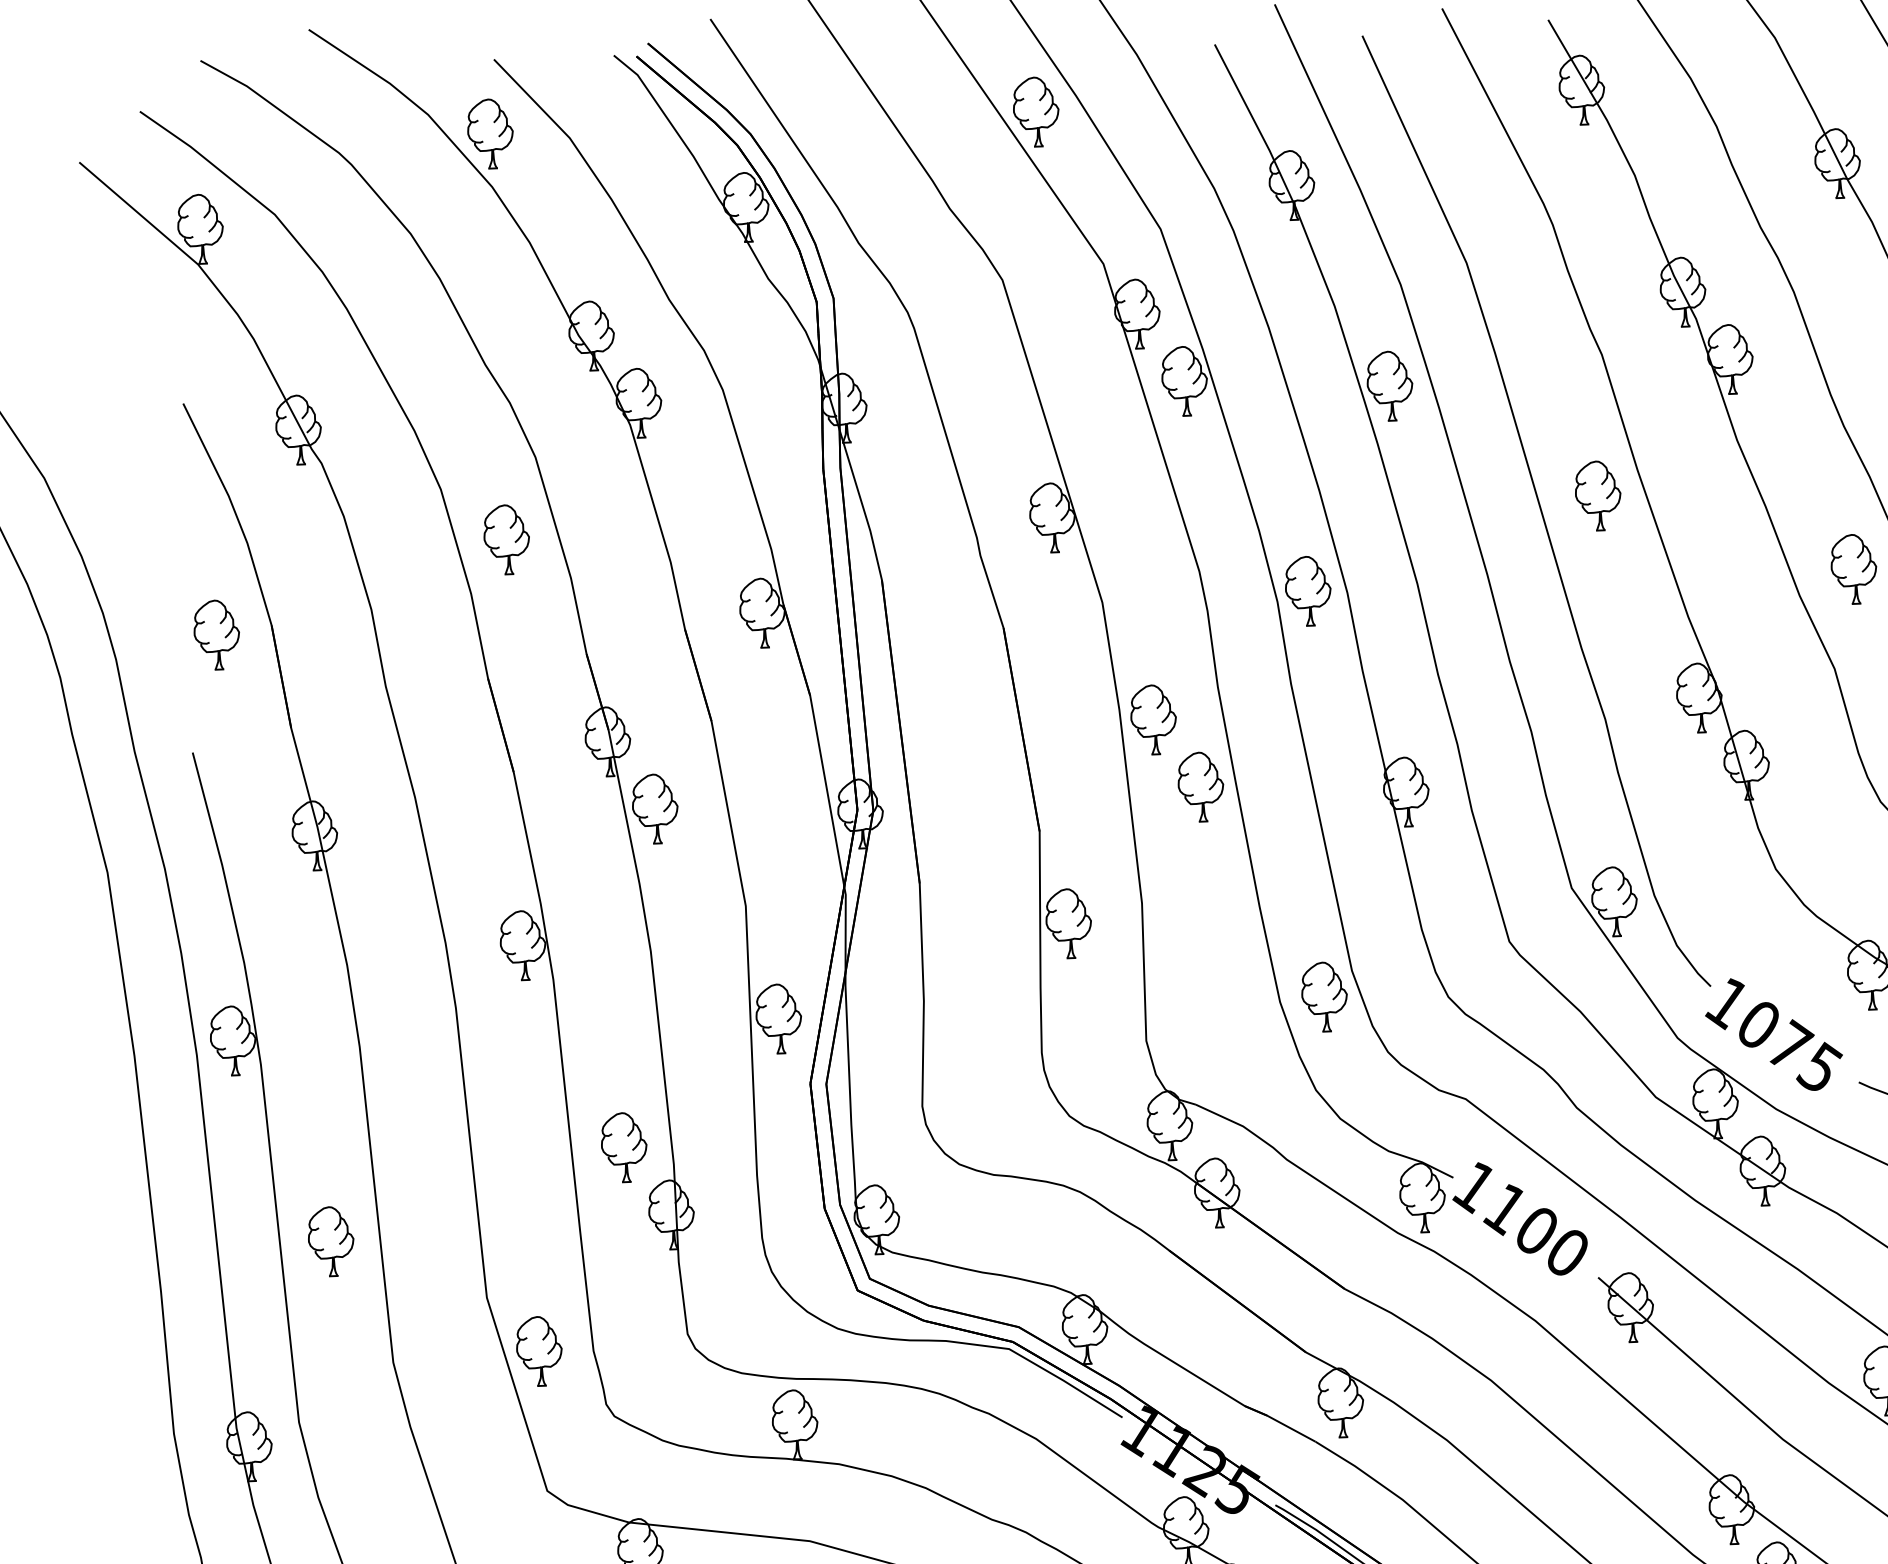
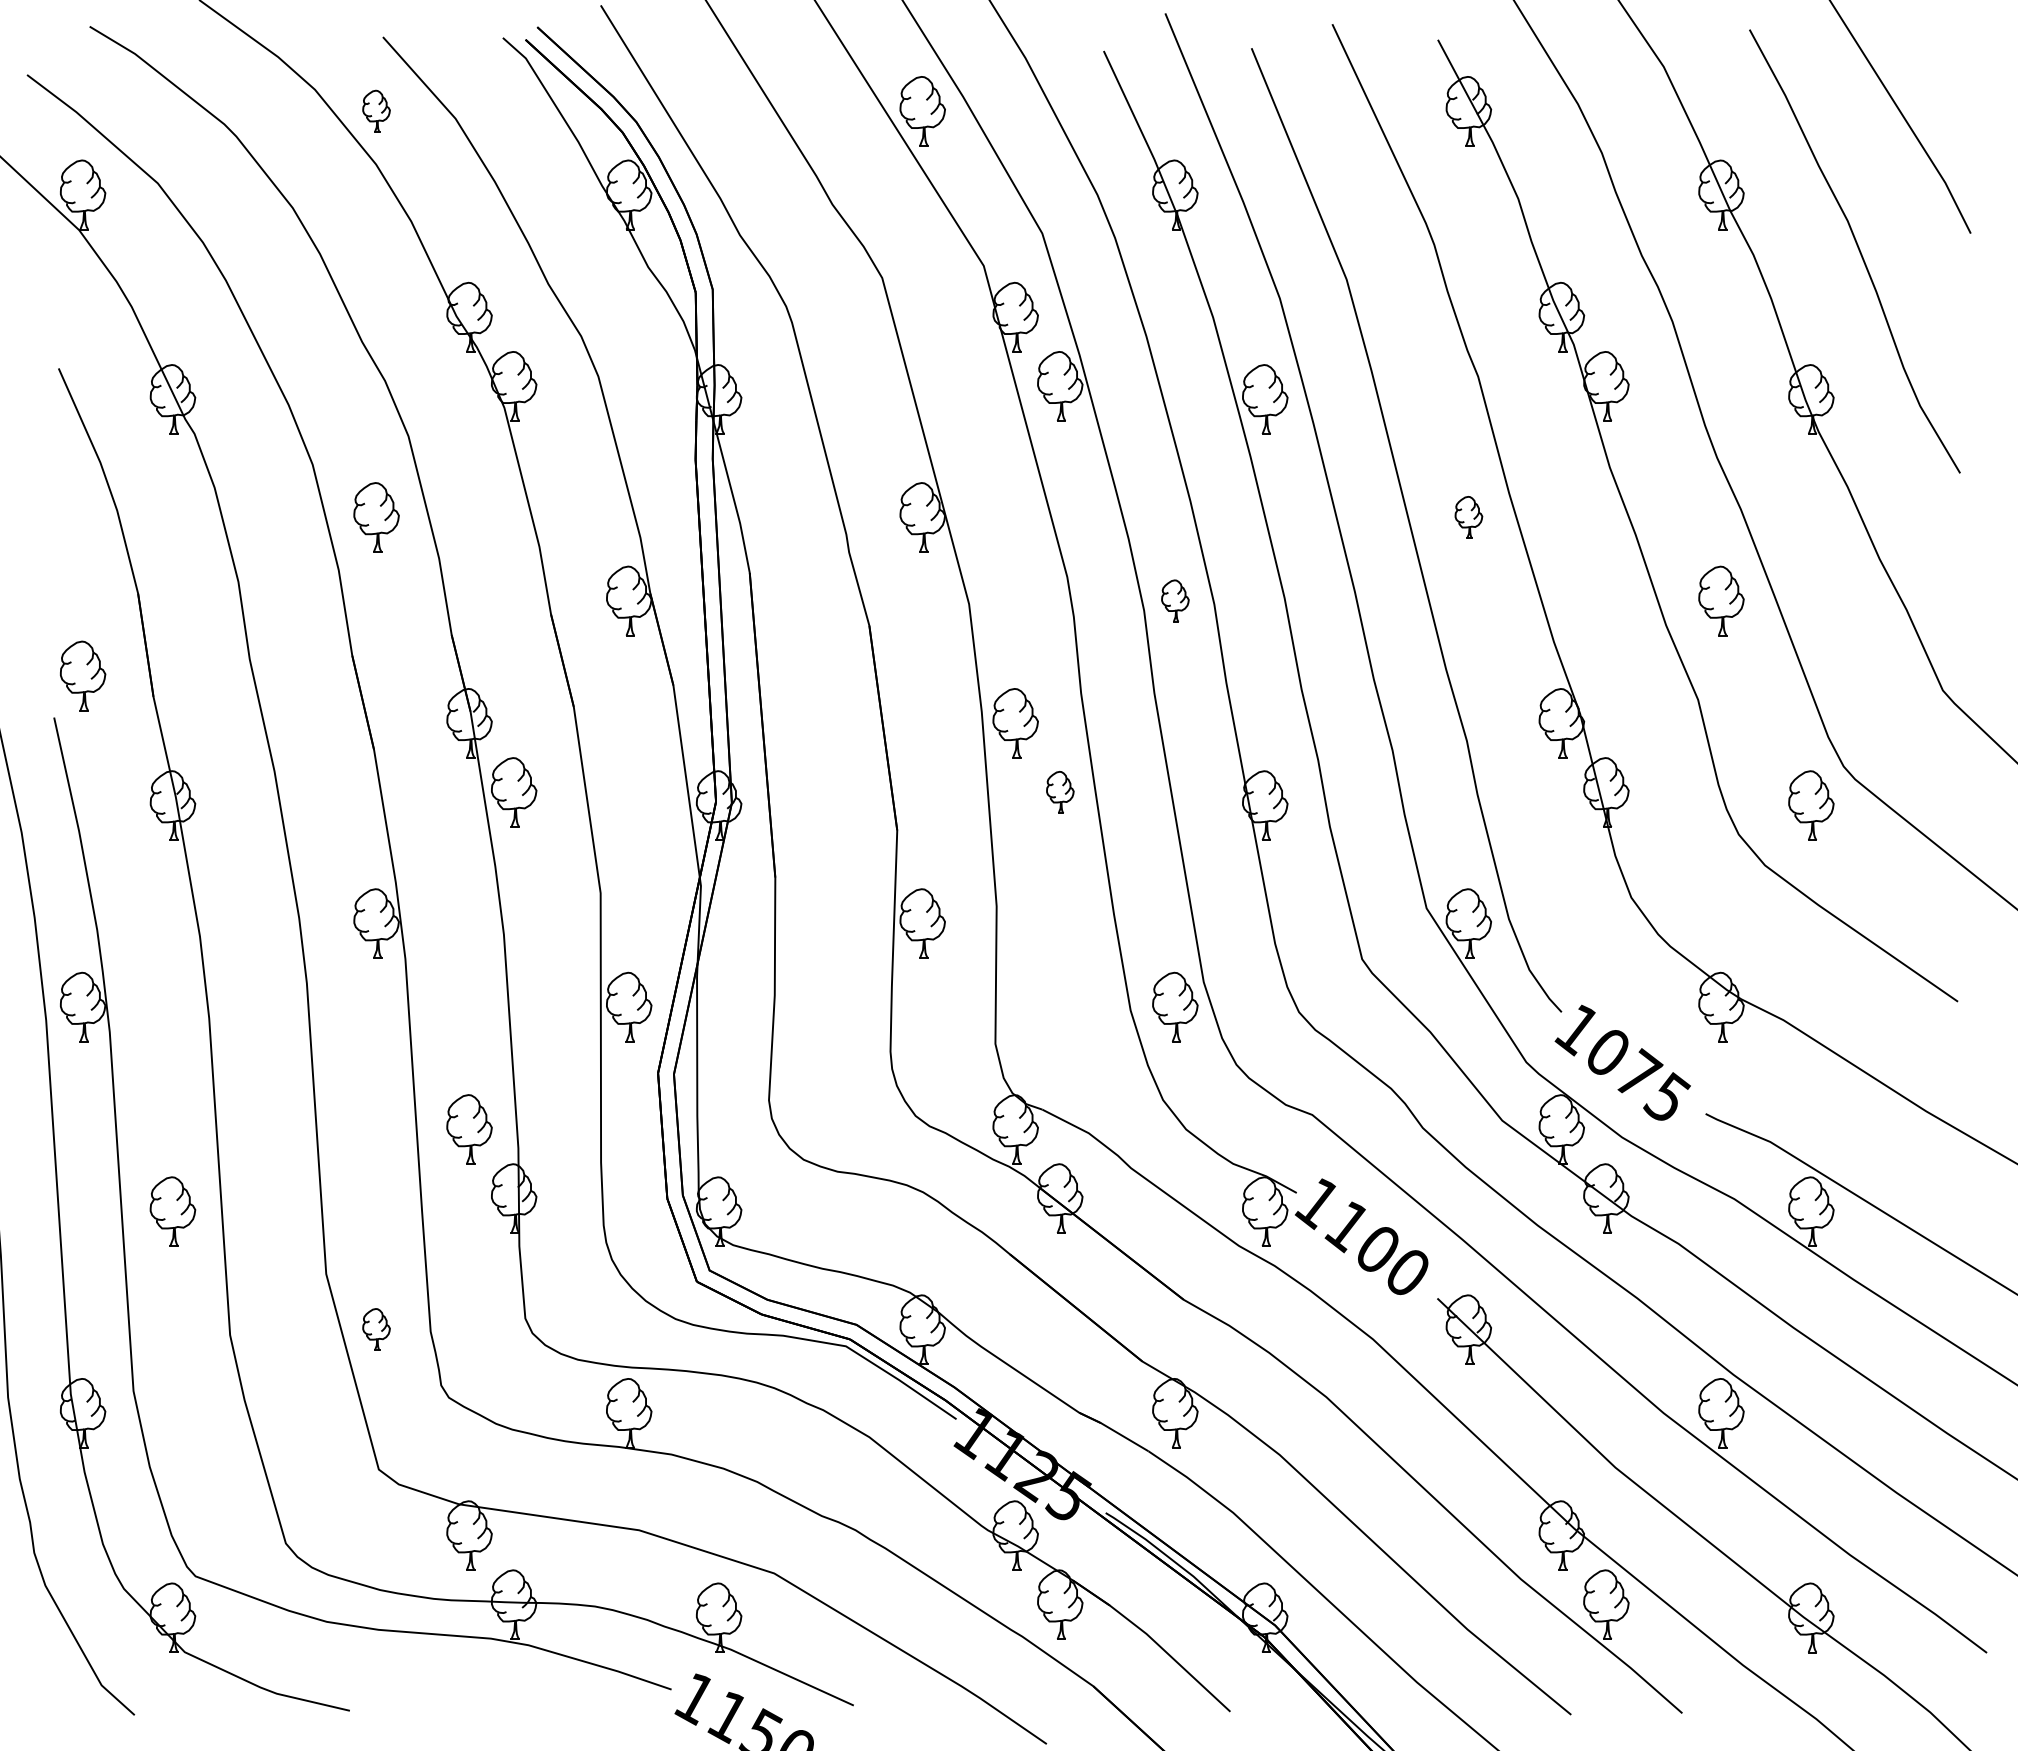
part: (490, 134) -> (376, 111), size x0.6
part: (1597, 495) -> (1468, 517), size x0.6
part: (1308, 590) -> (1175, 600), size x0.6
part: (217, 634) -> (83, 675), moved
part: (1201, 787) -> (1060, 792), size x0.6
part: (539, 1351) -> (376, 1329), size x0.6

